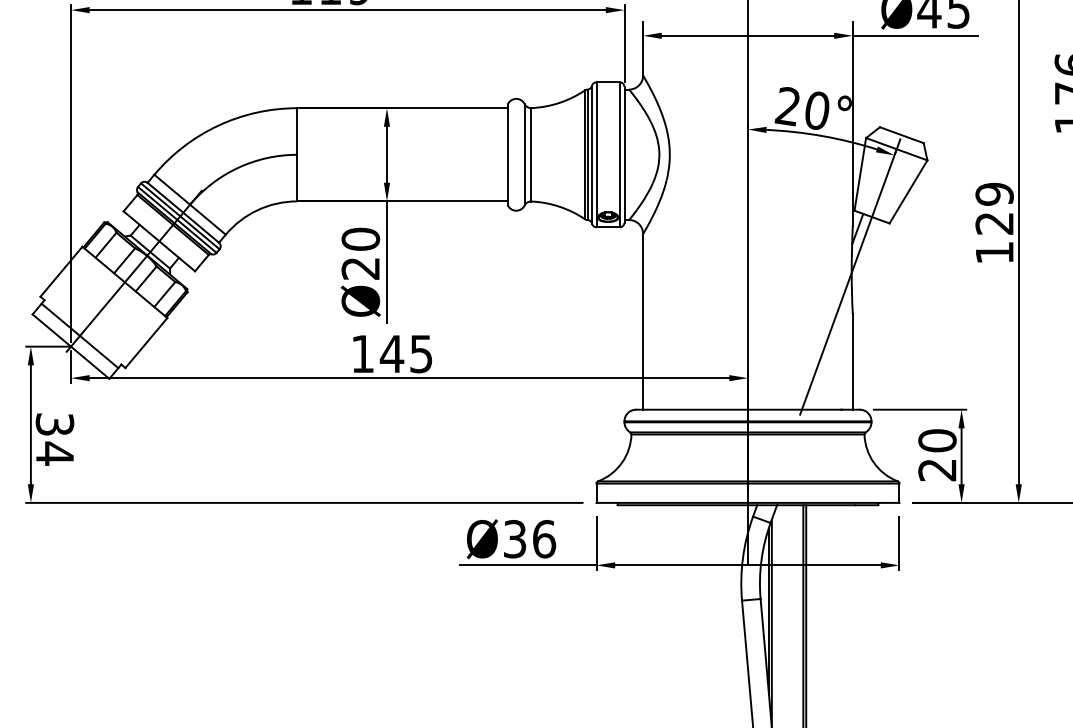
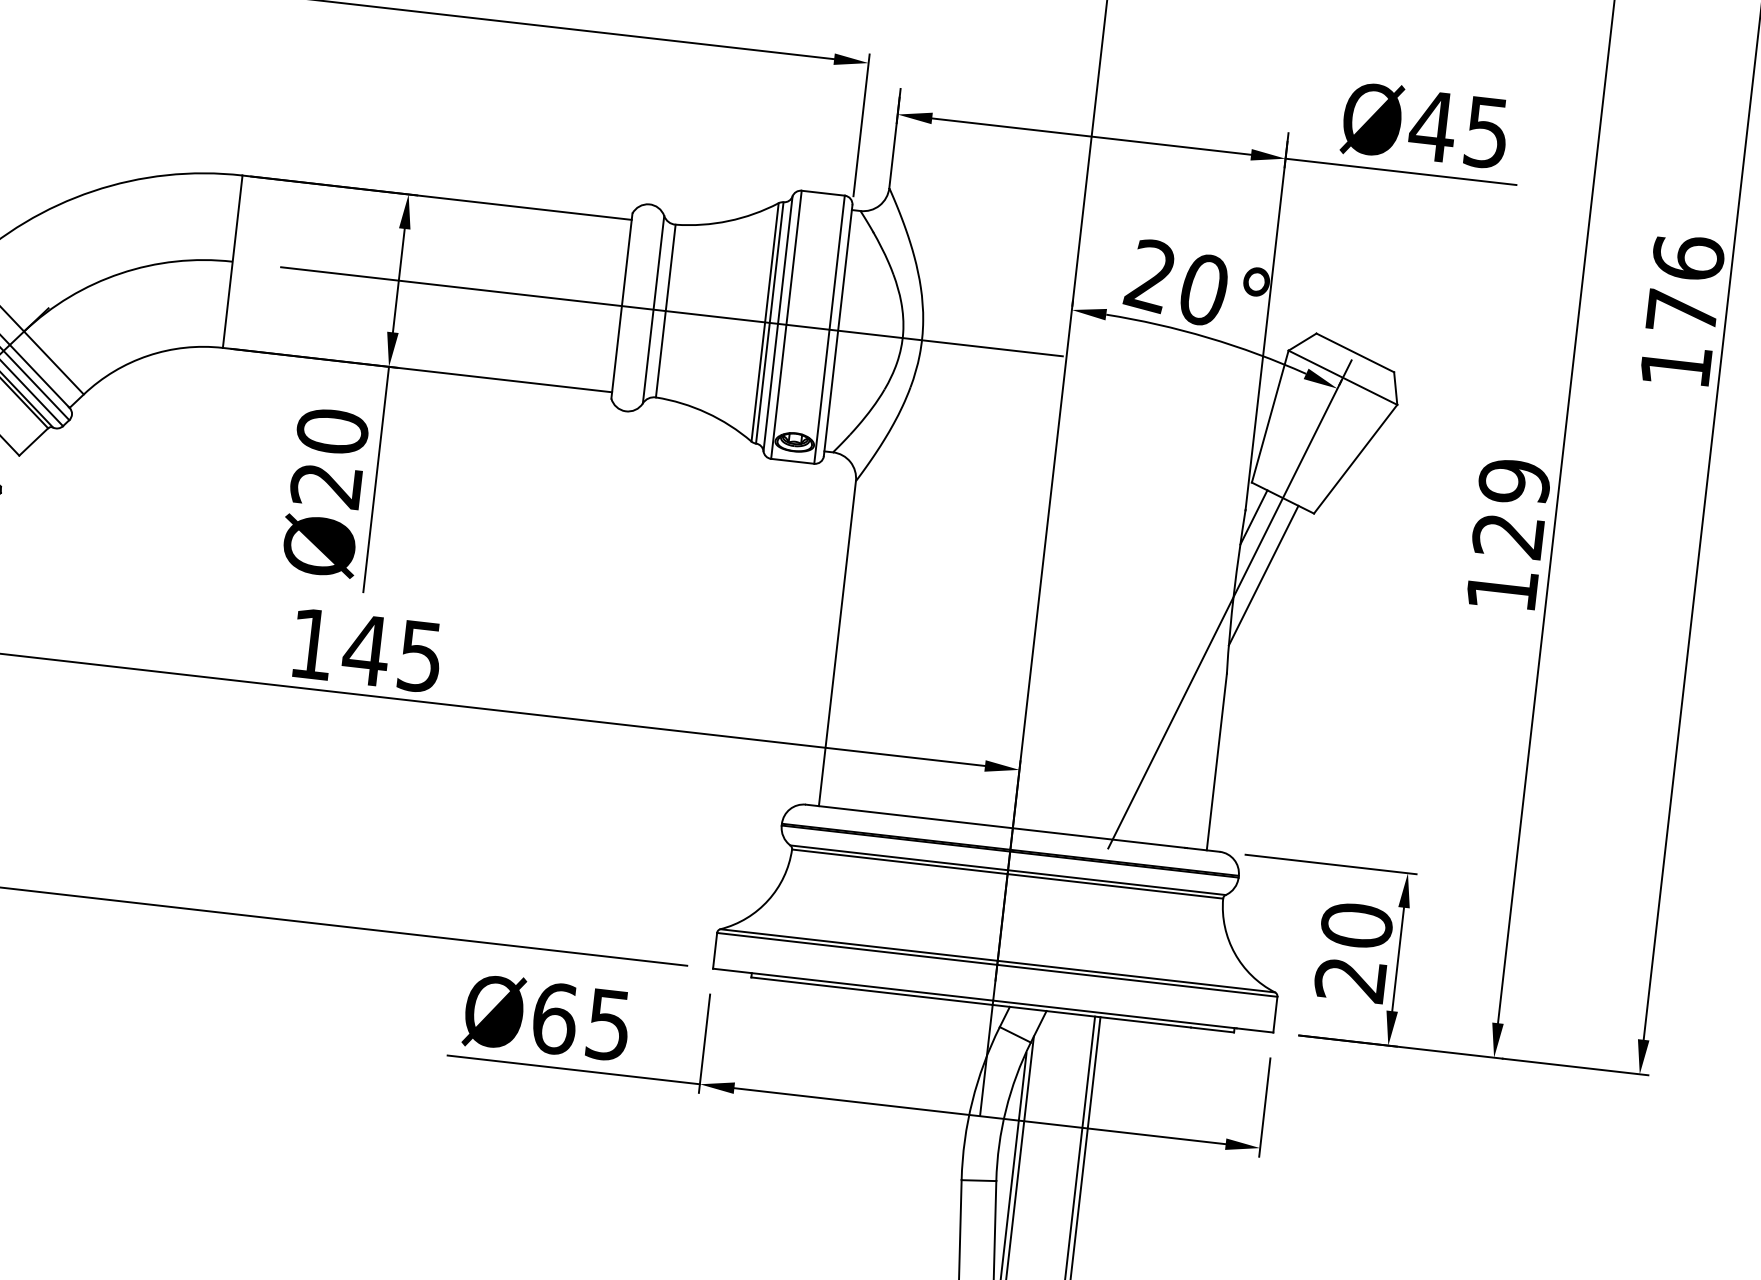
line: (534, 154) -> (671, 311), added
line: (866, 259) -> (1263, 575), added
text: (529, 539) -> (581, 1022), Ø36 -> Ø65

